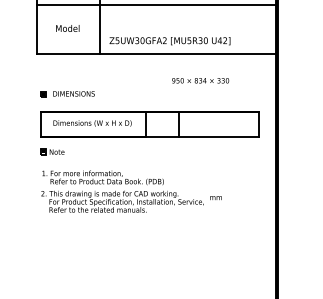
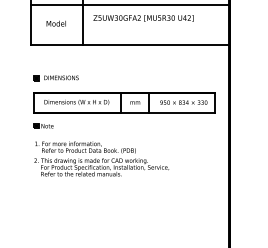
text: (169, 41) -> (143, 18), moved
text: (200, 80) -> (183, 102), moved
text: (215, 197) -> (134, 102), moved

